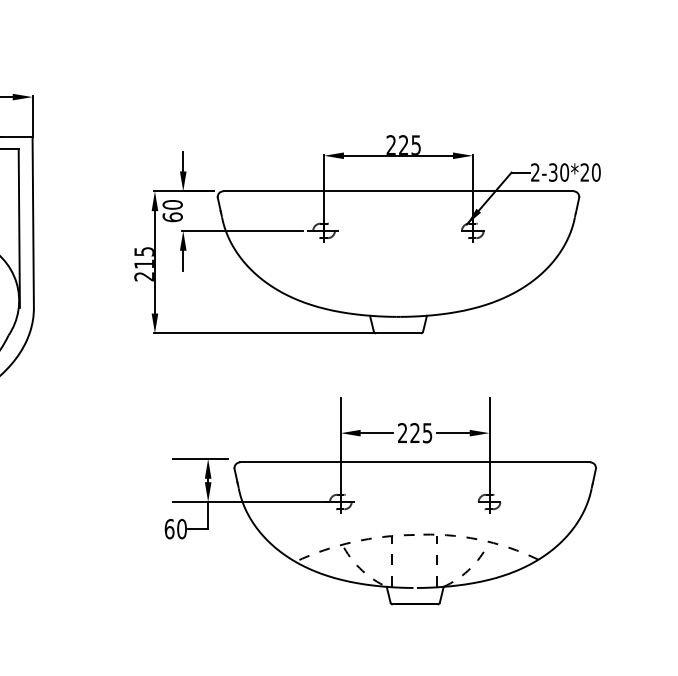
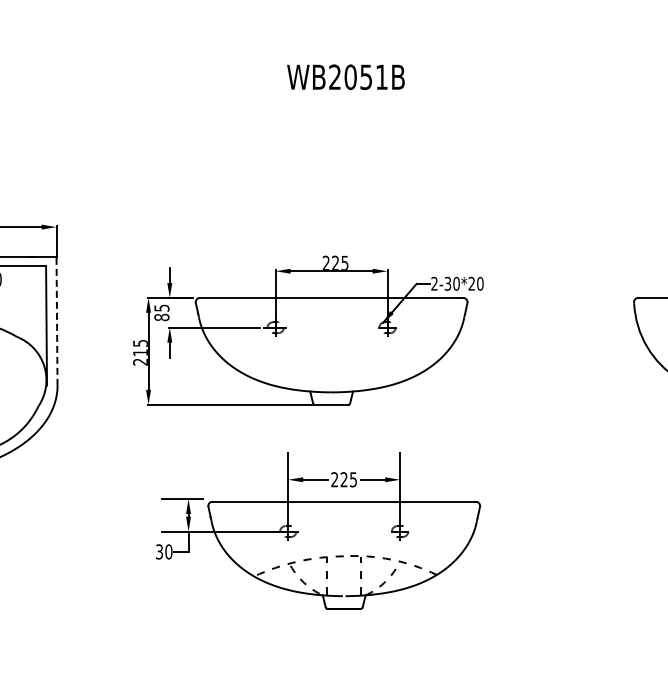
text: (172, 210) -> (161, 312), 60 -> 85
line: (33, 222) -> (57, 321), solid -> dashed
text: (169, 528) -> (159, 551), 60 -> 30

